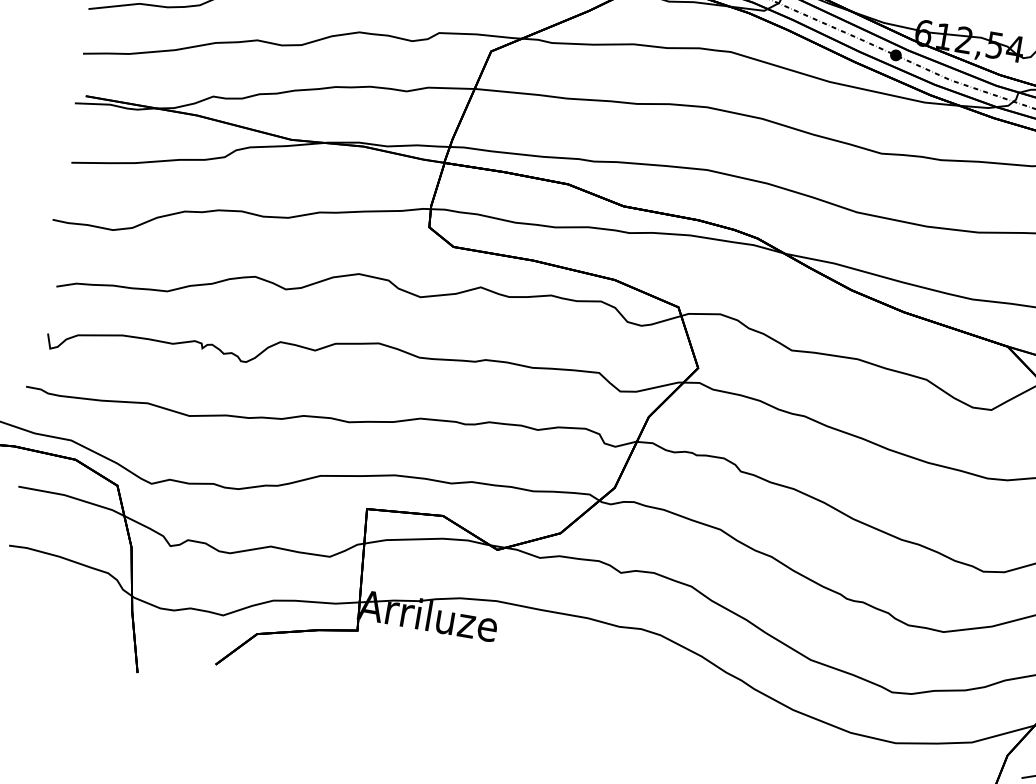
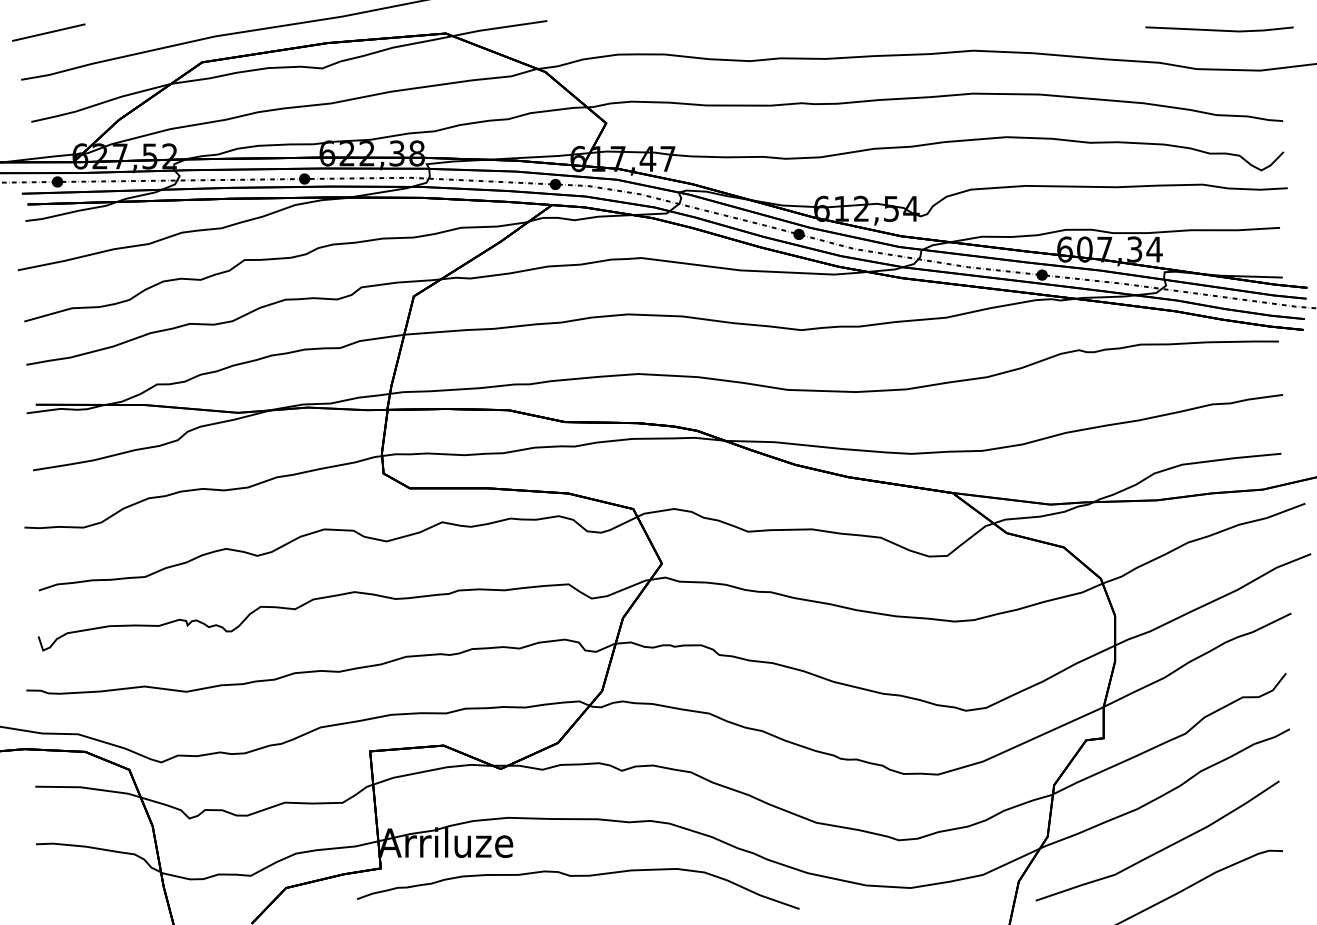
curve: (558, 673) -> (578, 876), added

